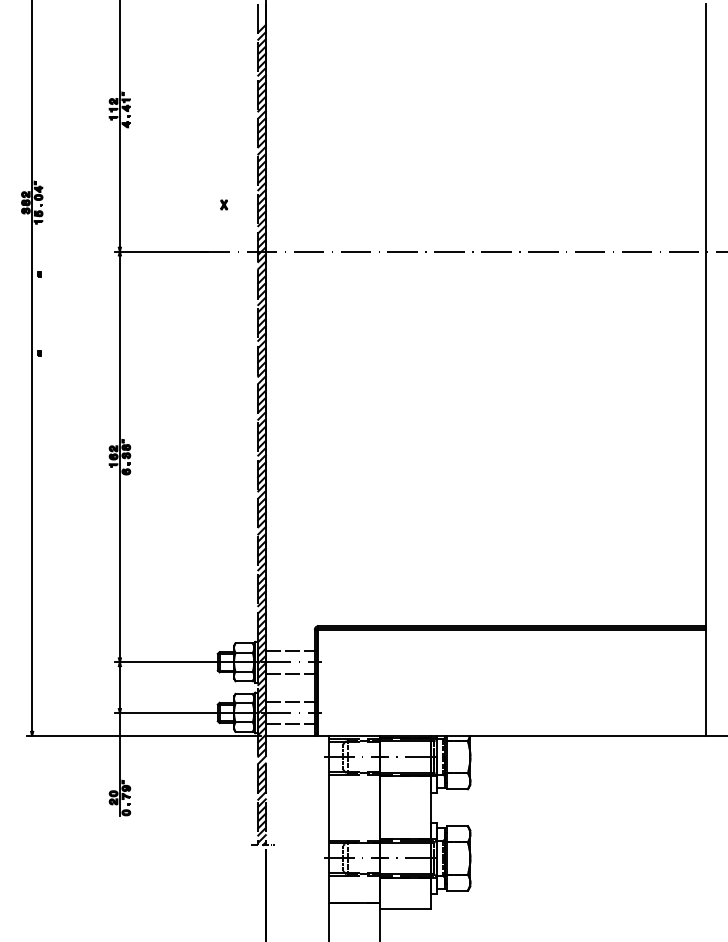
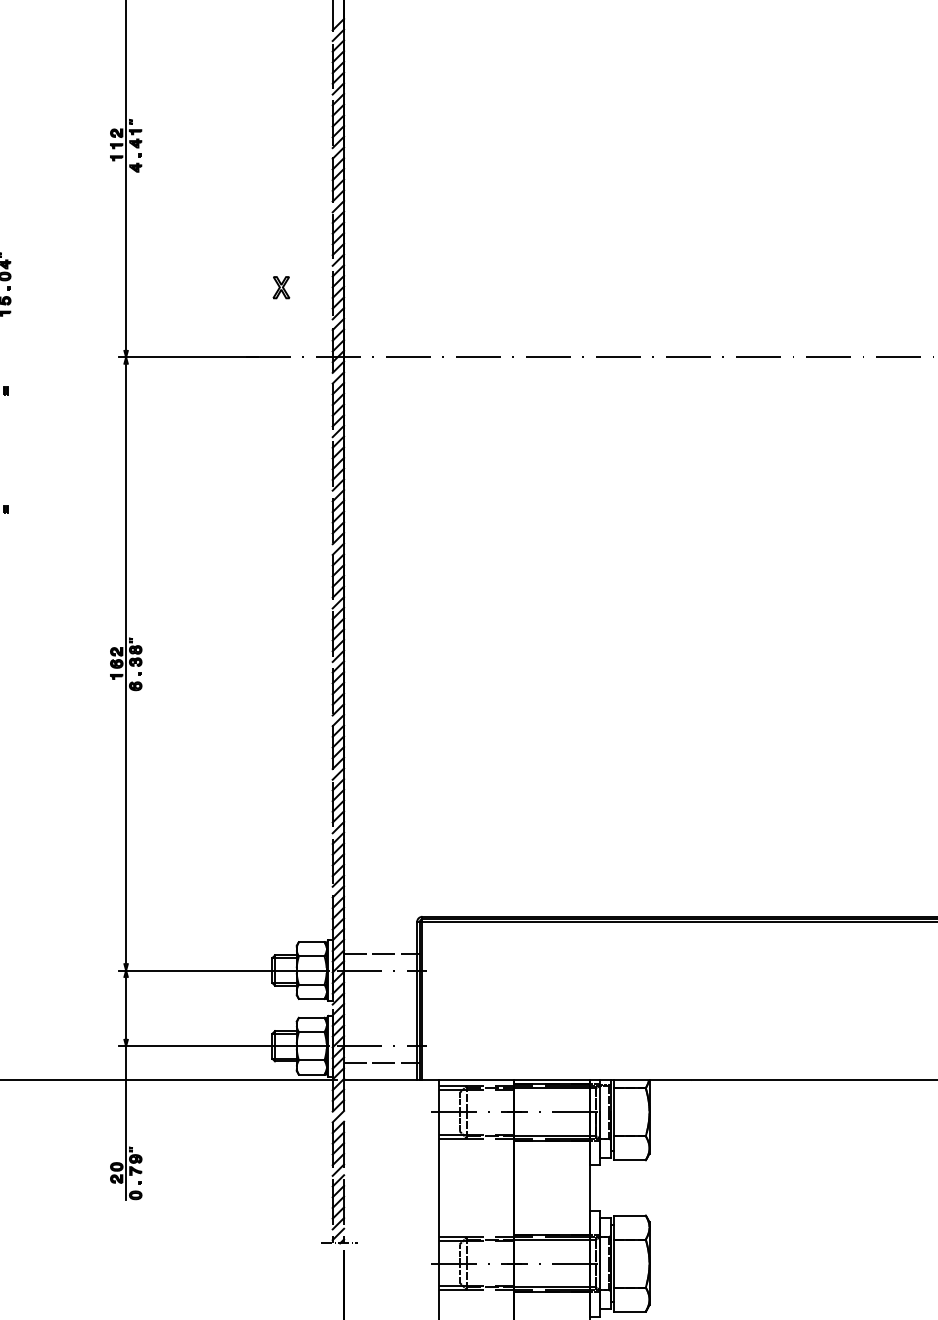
part: (224, 204) -> (282, 287), size x1.6
line: (290, 673) -> (380, 987), removed
line: (290, 701) -> (380, 1029), removed

